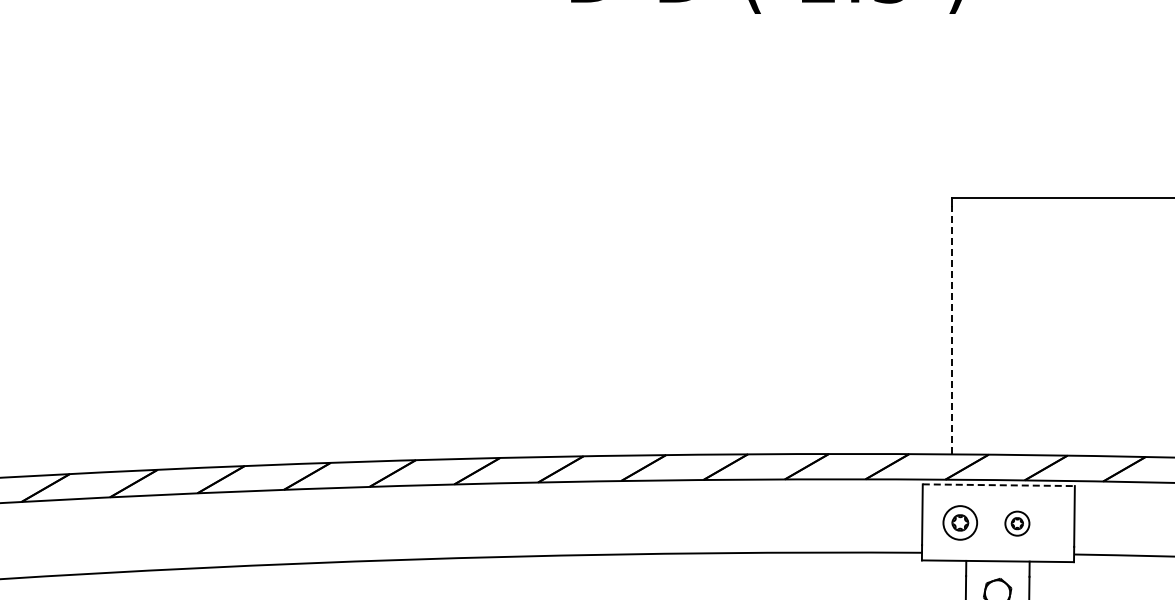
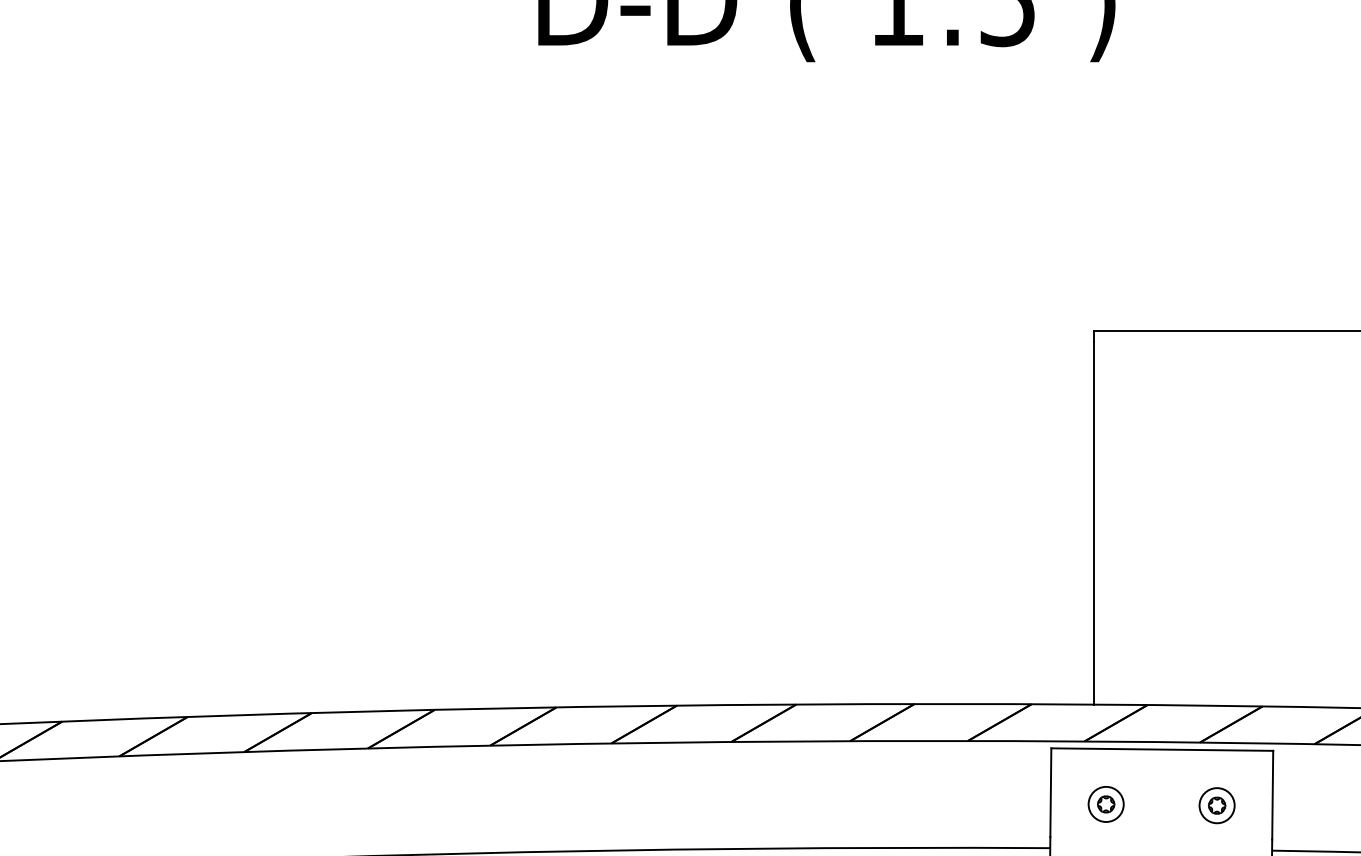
line: (951, 329) -> (1093, 522), dashed -> solid
line: (999, 485) -> (1163, 750), dashed -> solid
part: (960, 522) -> (1106, 803), size x0.71
part: (1017, 523) -> (1217, 805), moved

